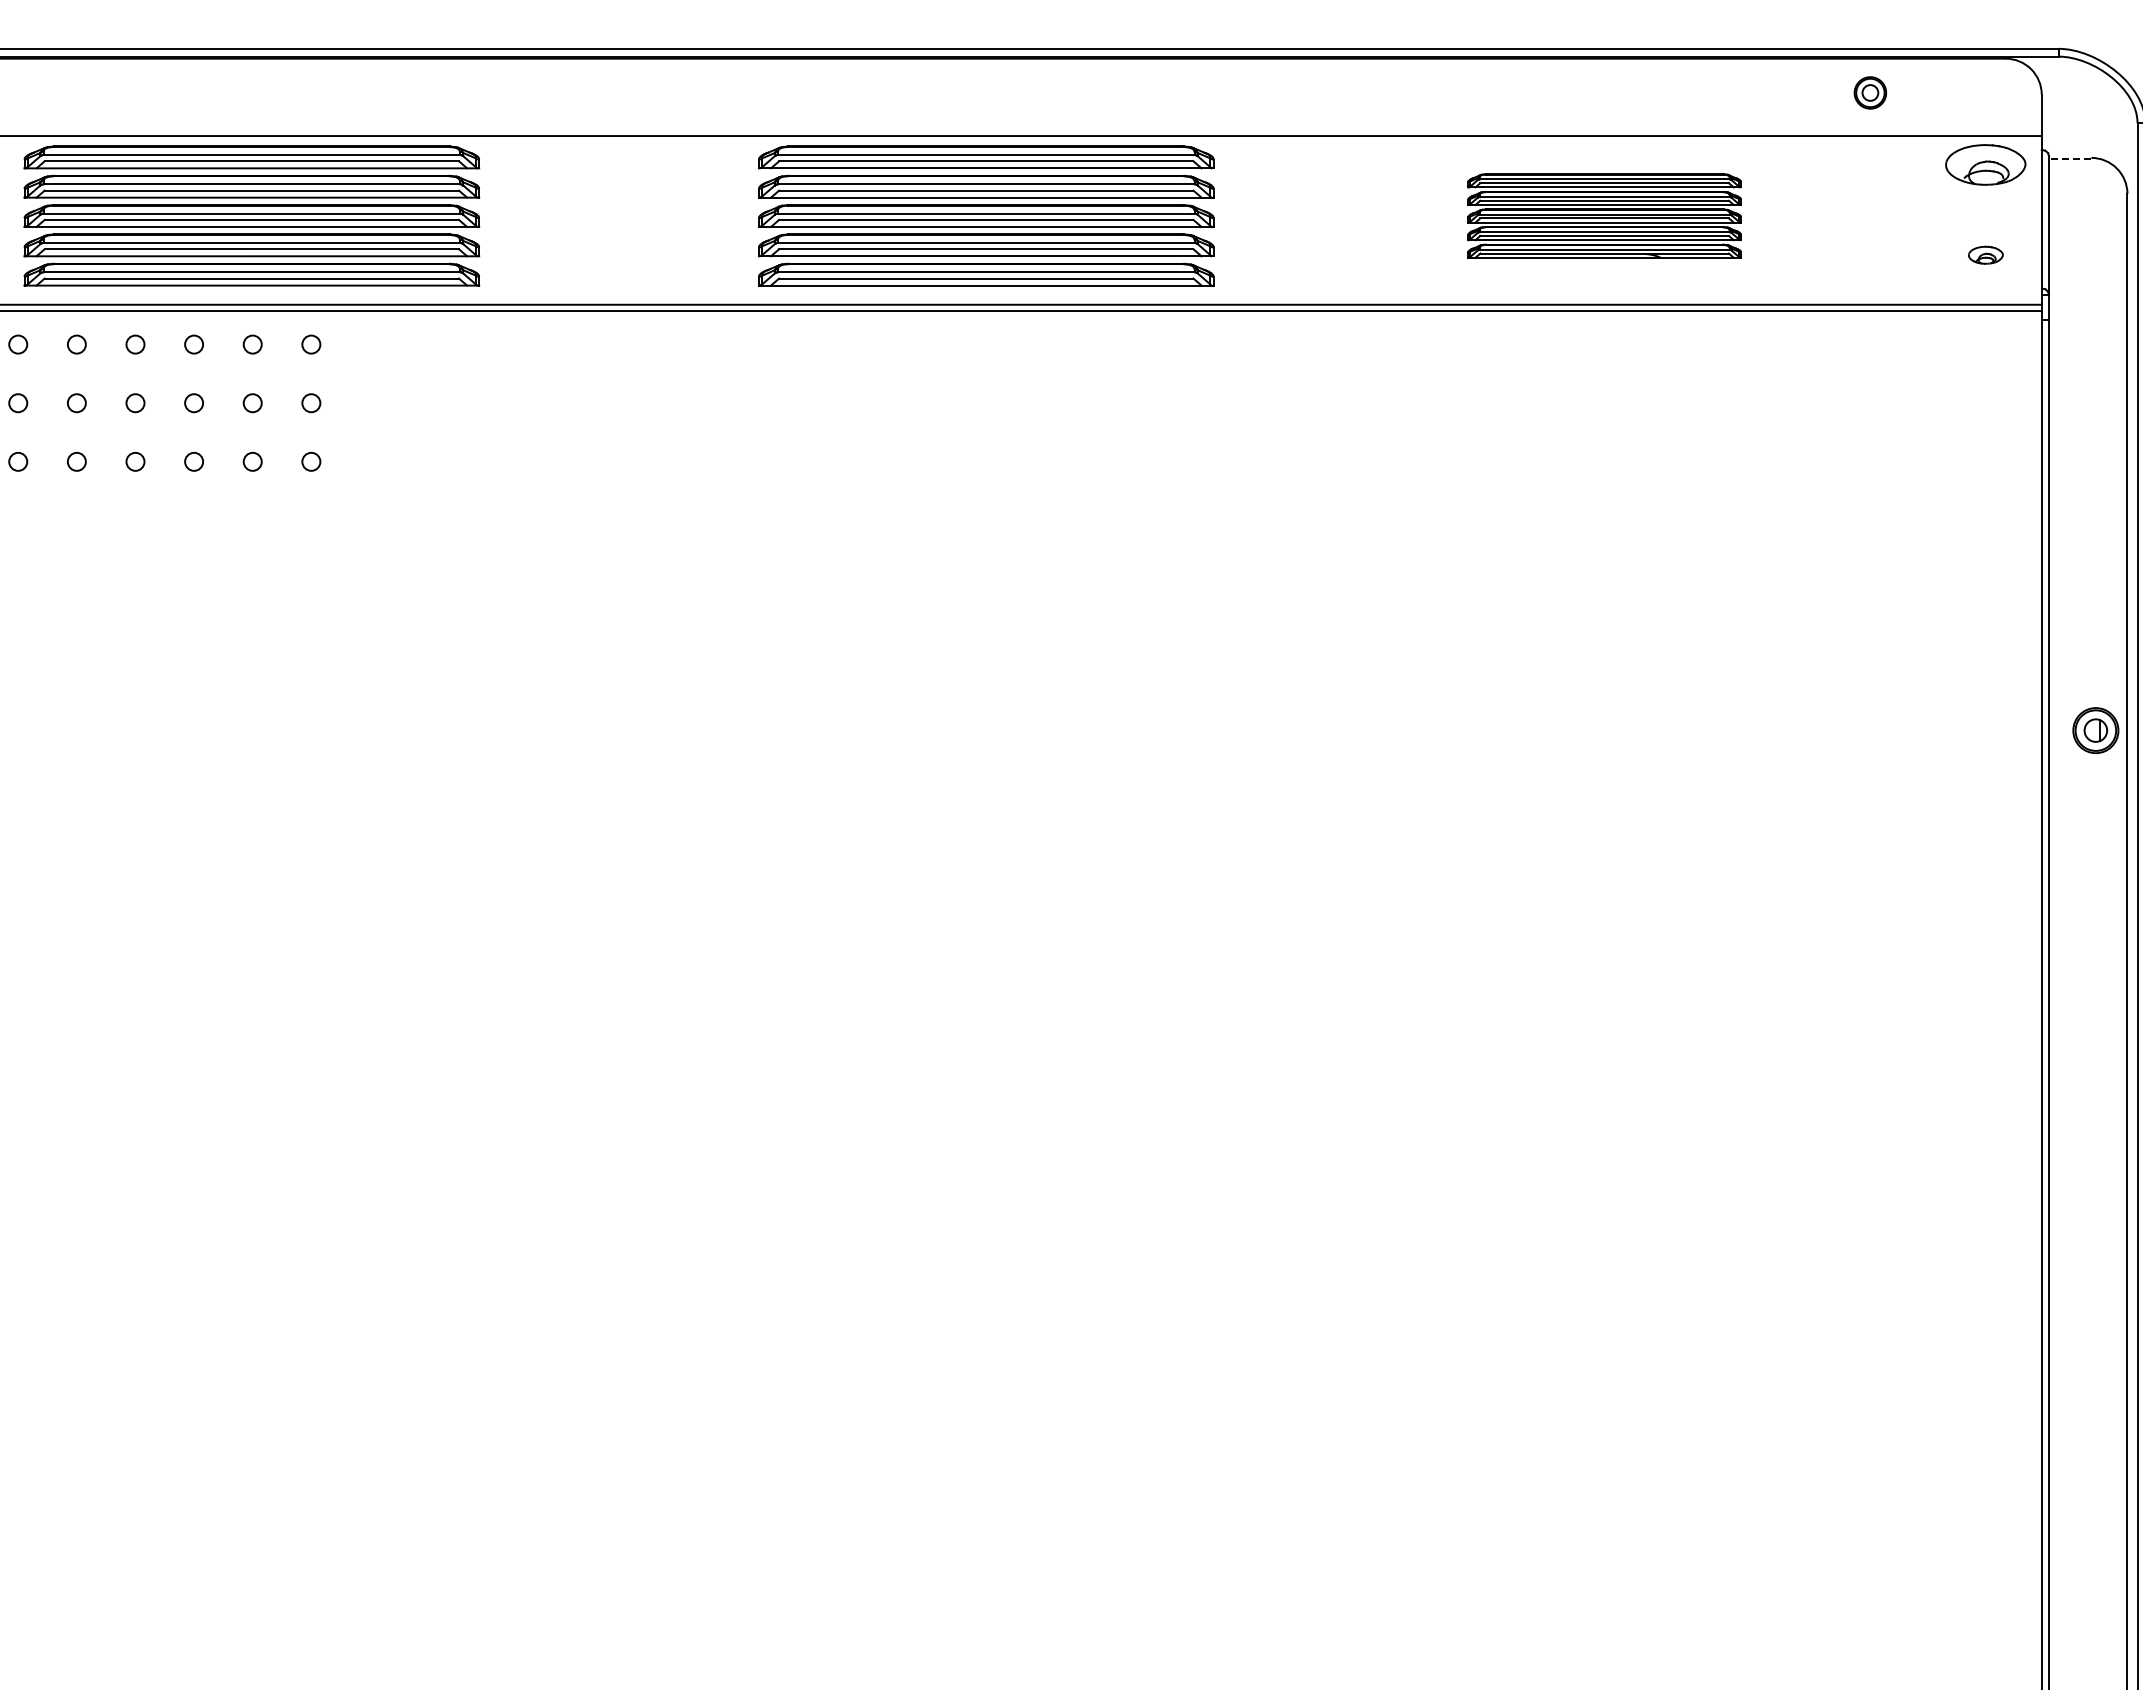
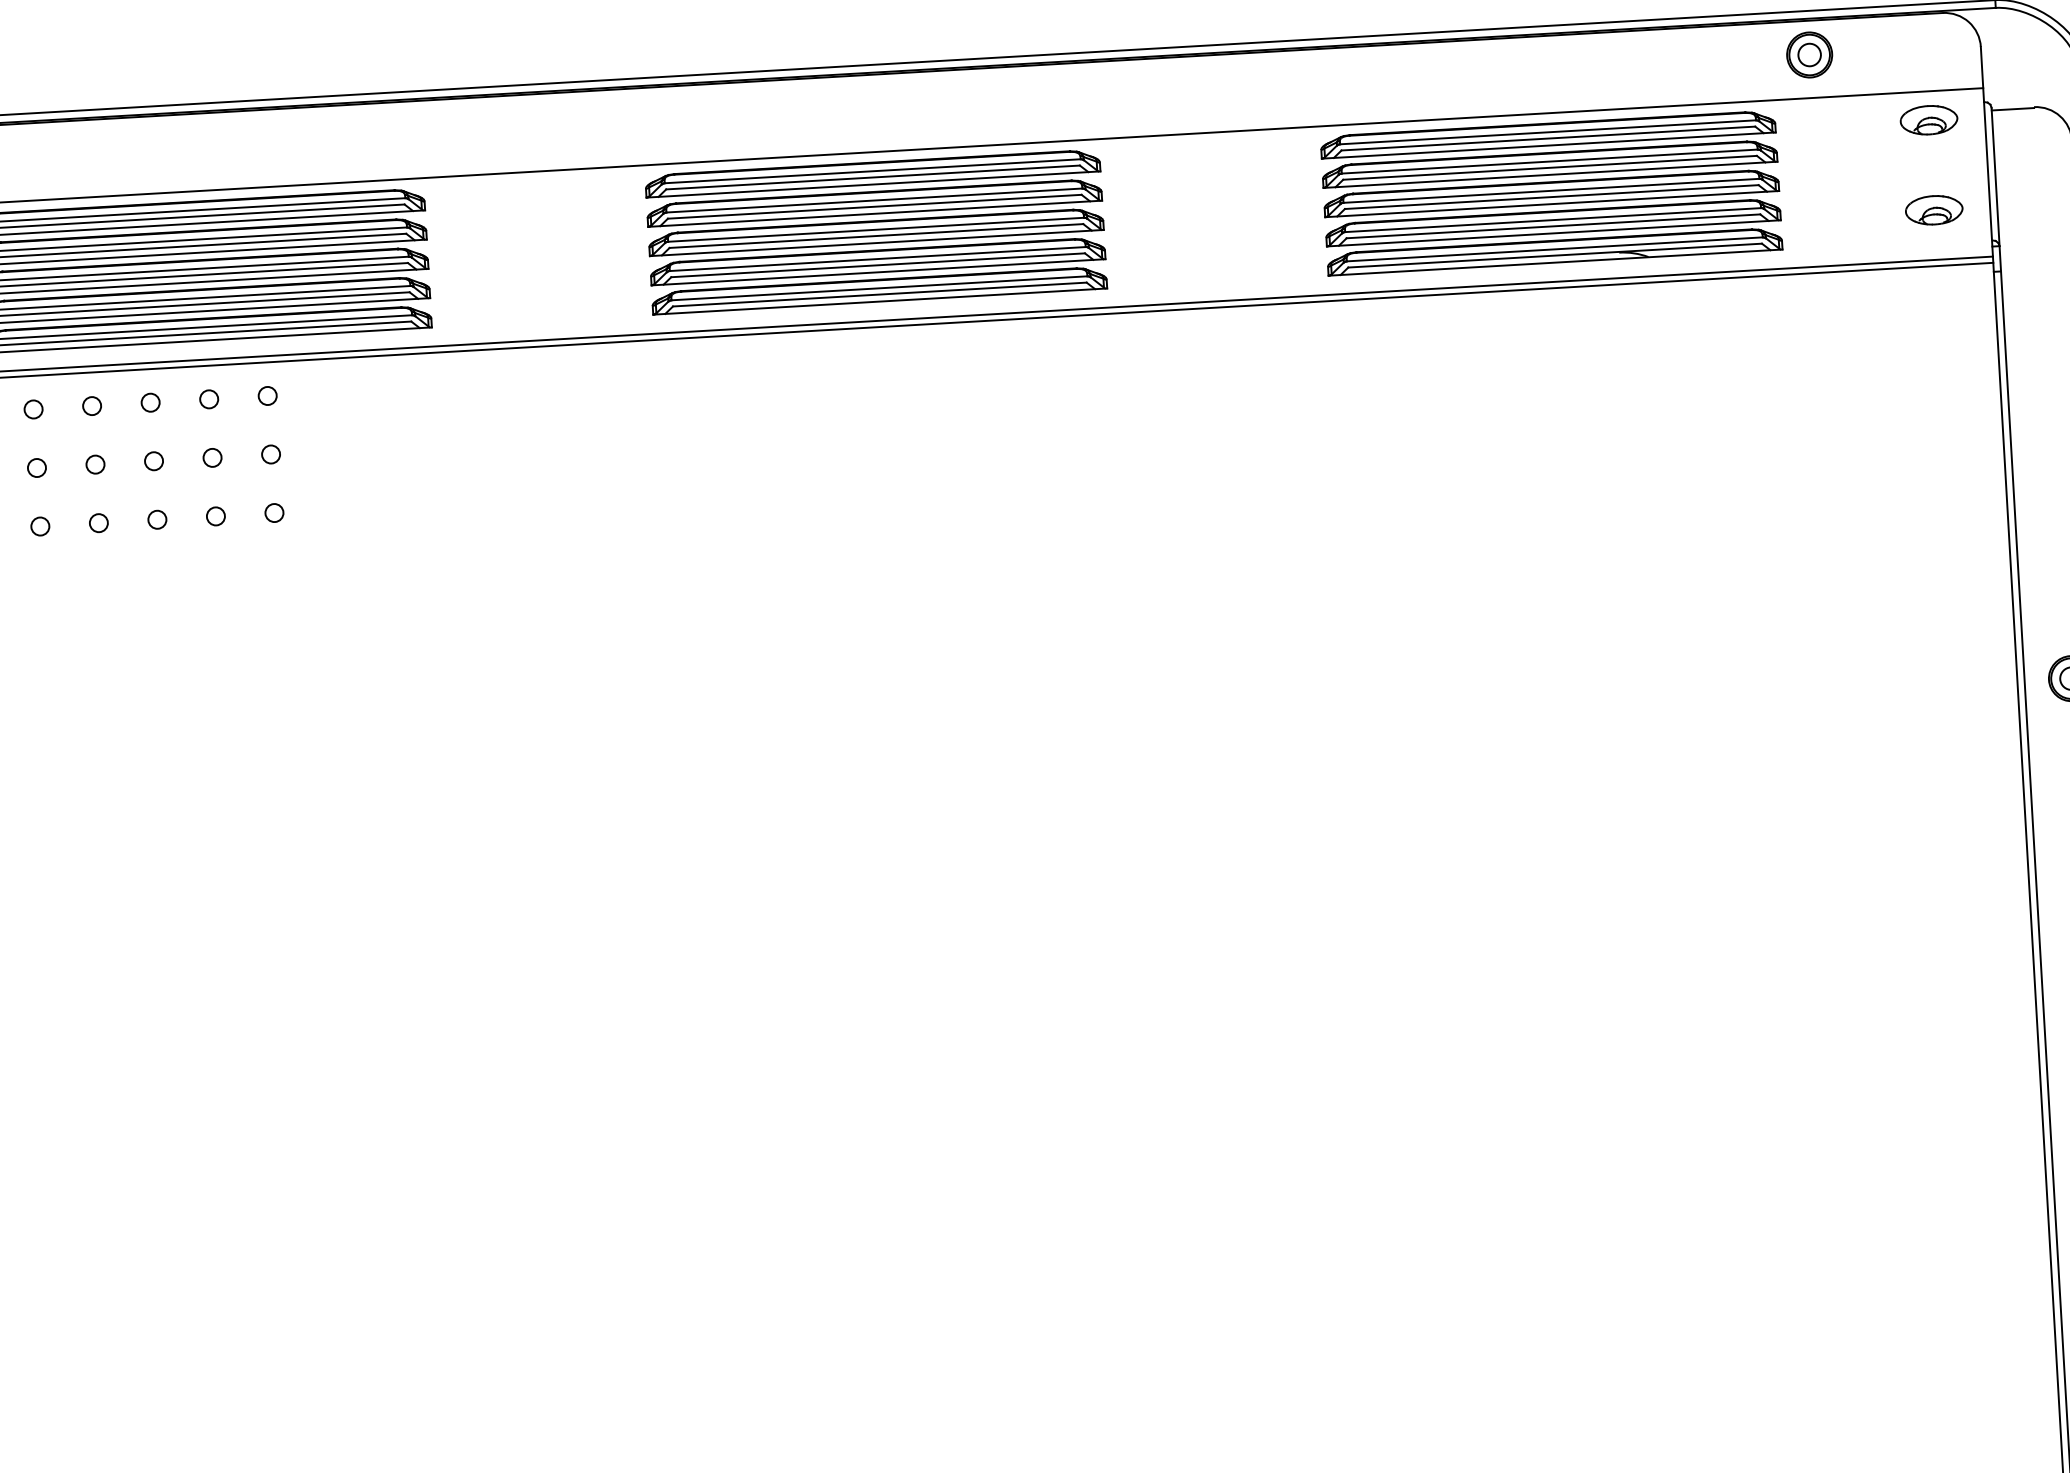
part: (1870, 92) -> (1809, 54), size x1.43
line: (2069, 158) -> (2012, 108), dashed -> solid
part: (1985, 164) -> (1928, 119), size x0.71
part: (986, 215) -> (876, 231), moved
part: (1604, 215) -> (1551, 192), size x1.67
part: (1985, 255) -> (1933, 210), size x1.67

